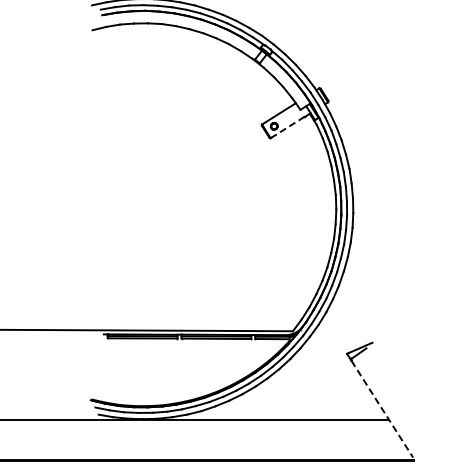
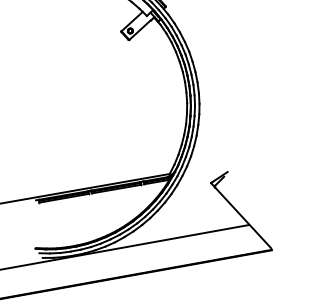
line: (287, 127) -> (139, 30), dashed -> solid
line: (382, 409) -> (243, 218), dashed -> solid

